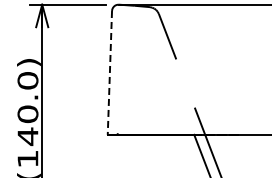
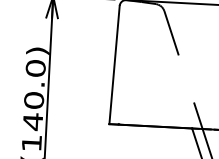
line: (109, 72) -> (114, 64), dashed -> solid

